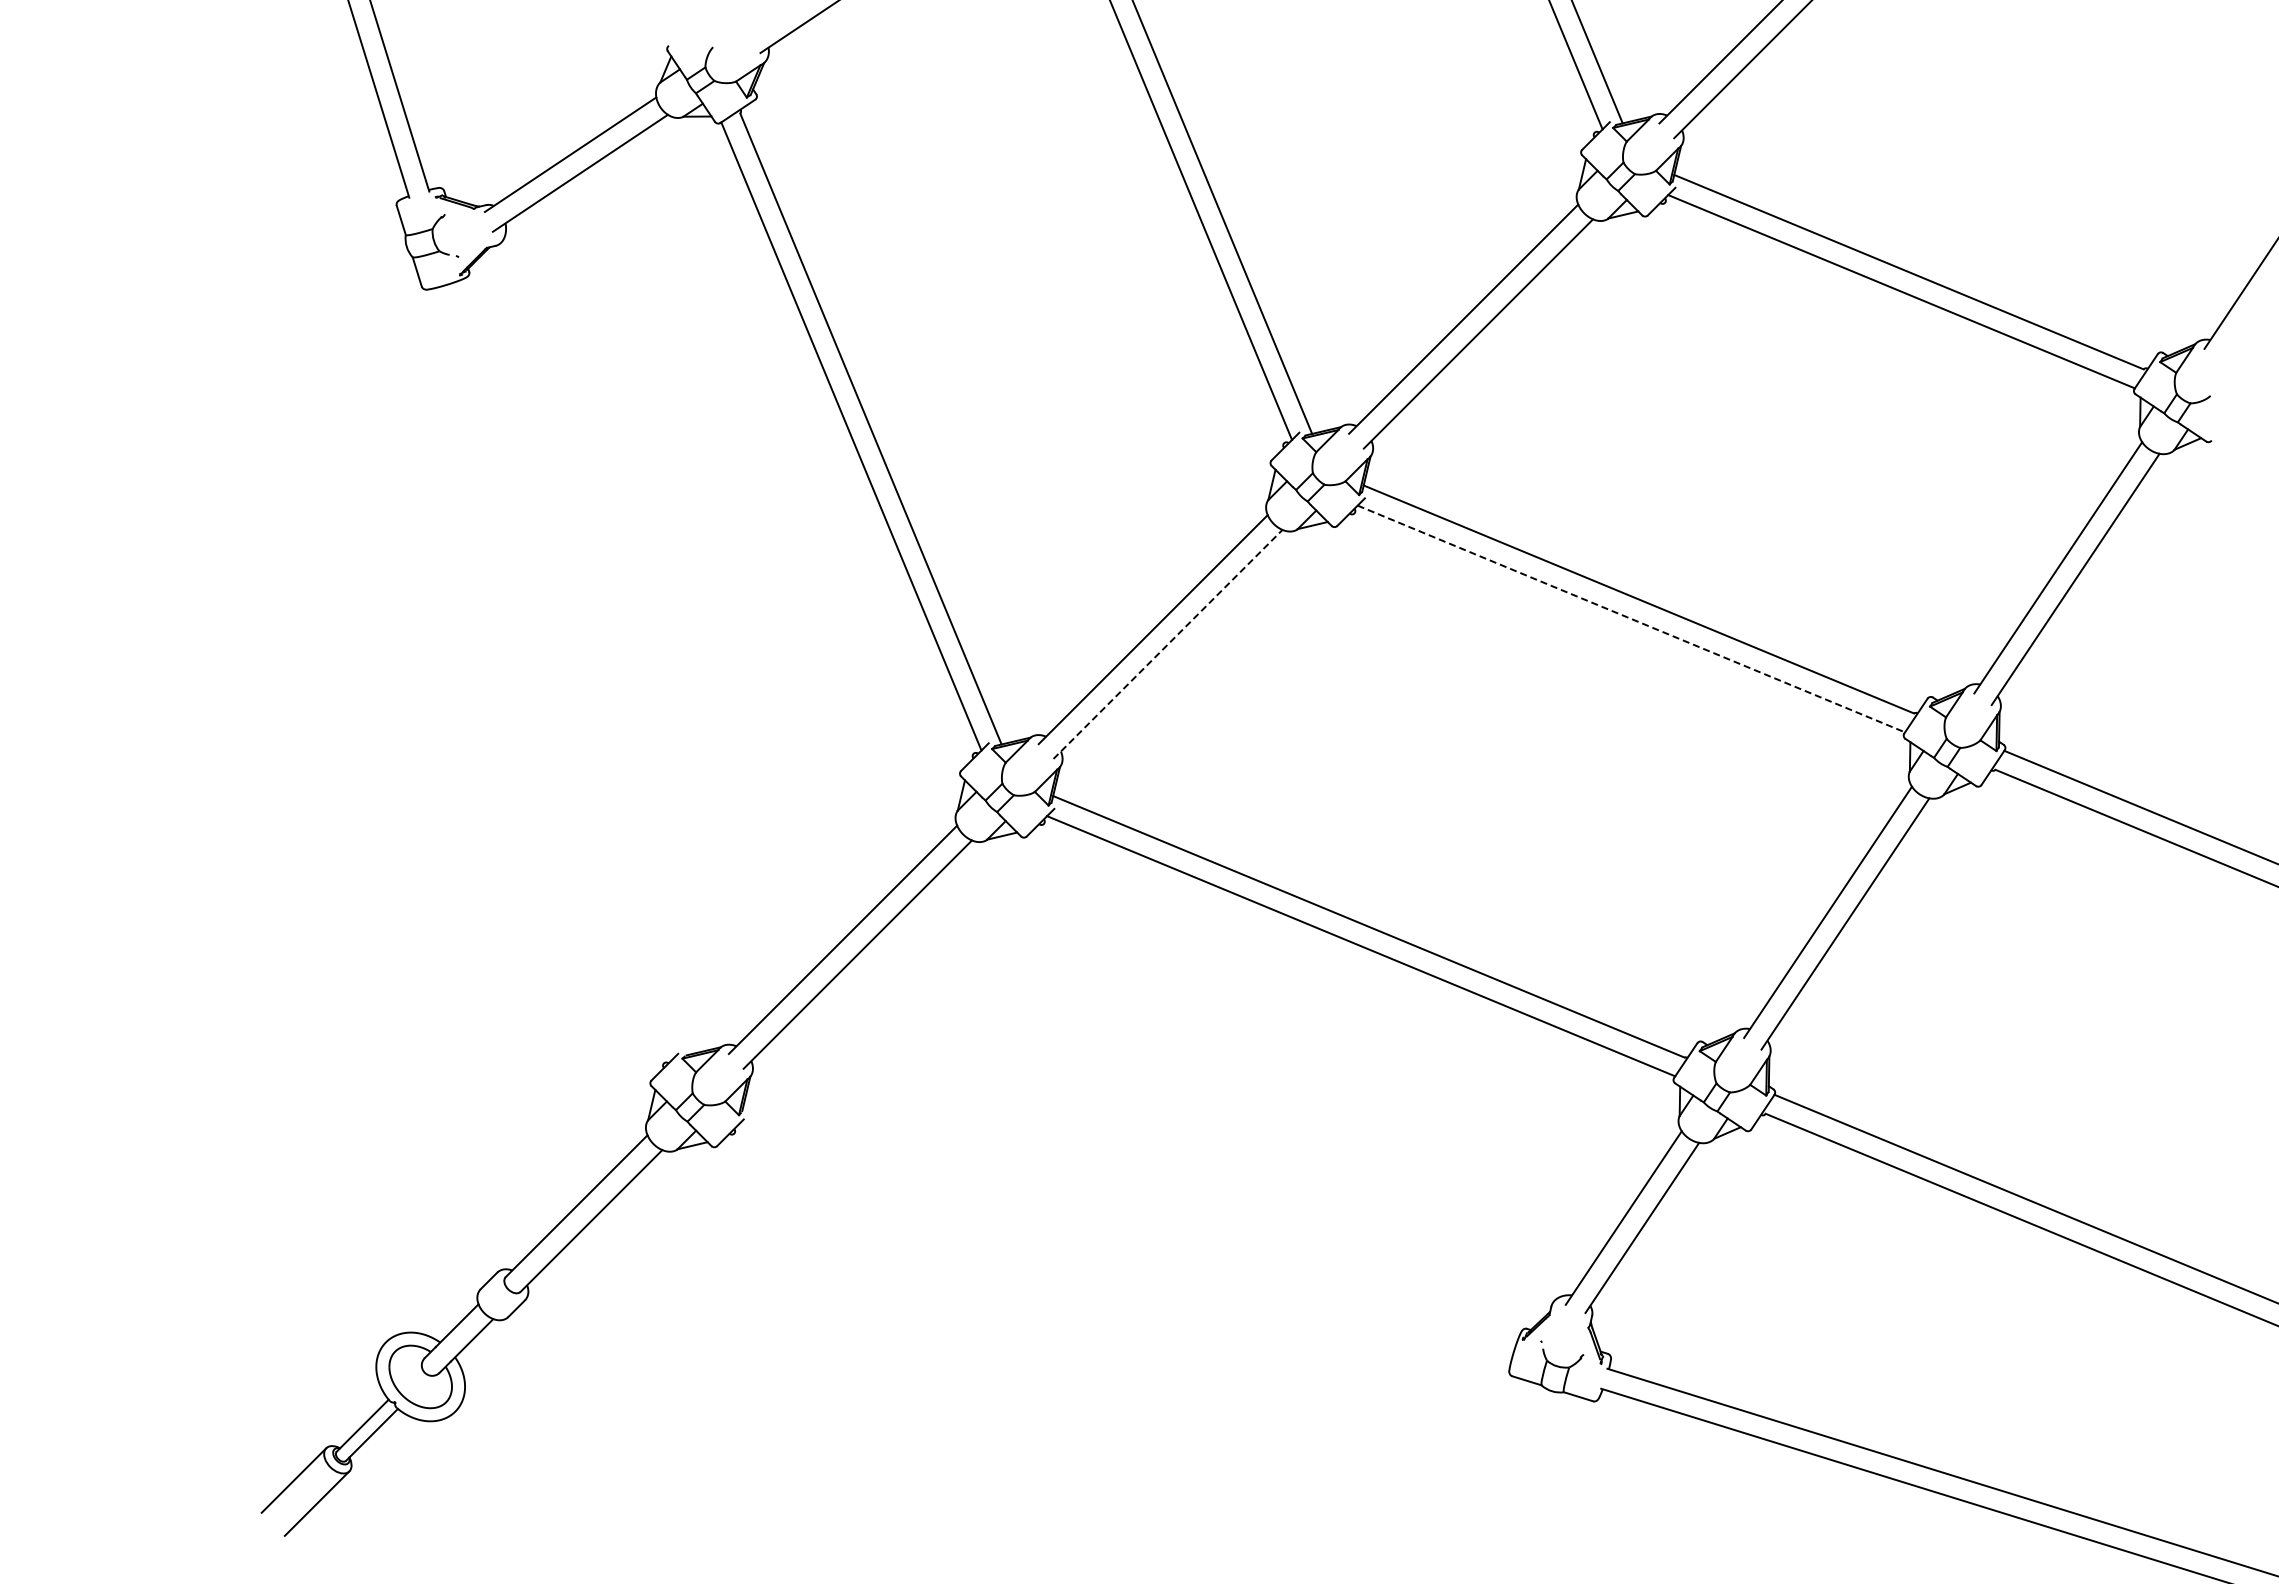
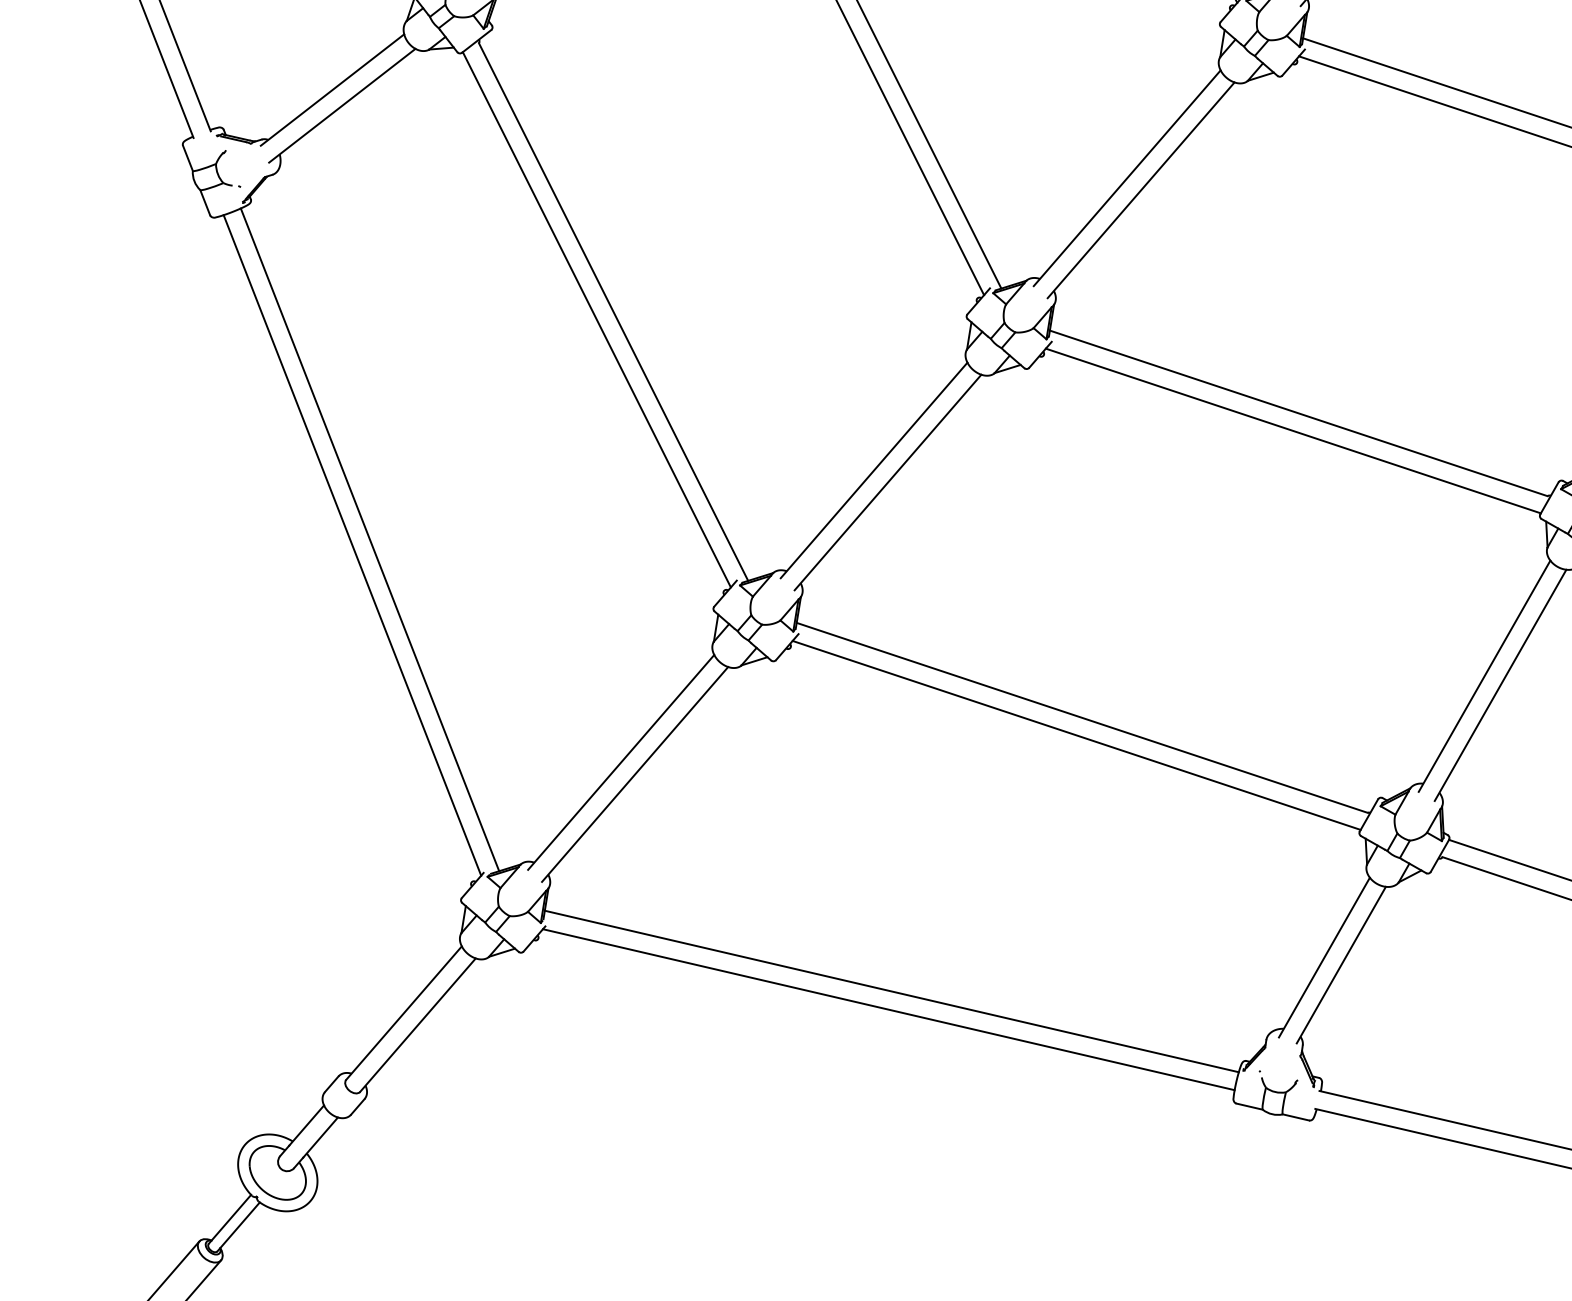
line: (1631, 619) -> (1293, 431), dashed -> solid
line: (1168, 644) -> (888, 482), dashed -> solid
line: (576, 667) -> (369, 540), added
line: (556, 671) -> (352, 544), added
line: (1130, 1220) -> (891, 990), added
line: (1125, 1241) -> (888, 1009), added

